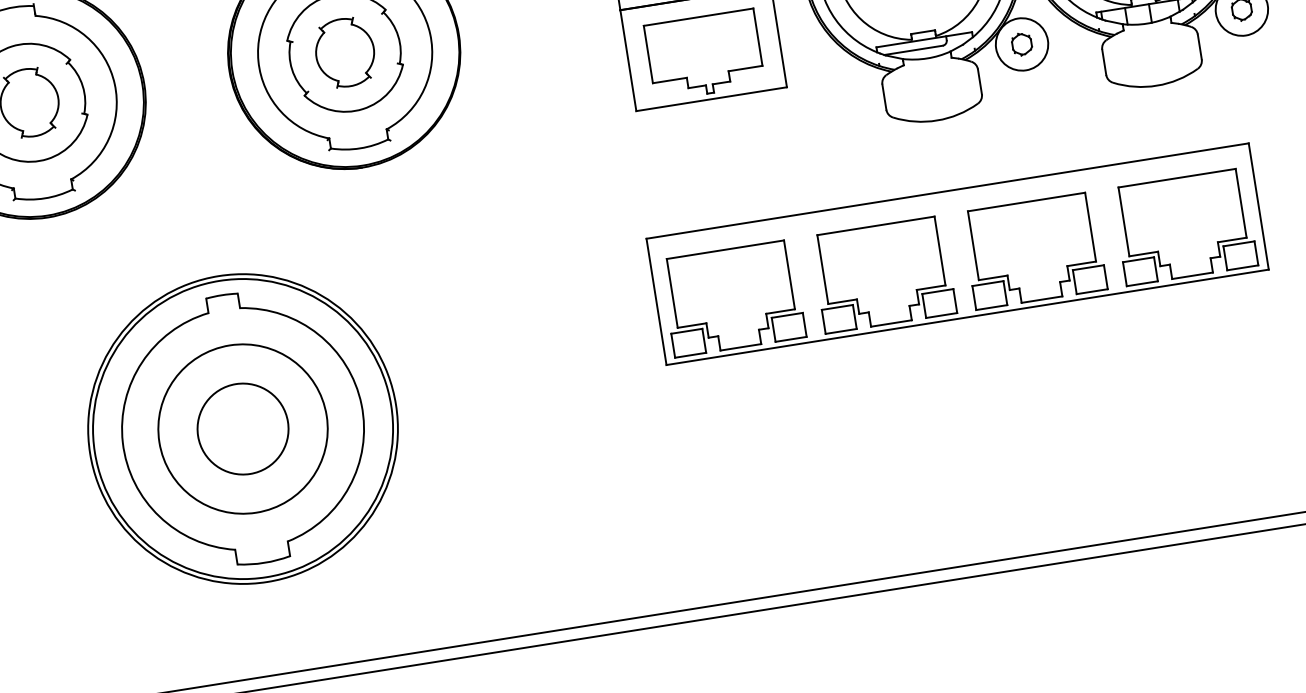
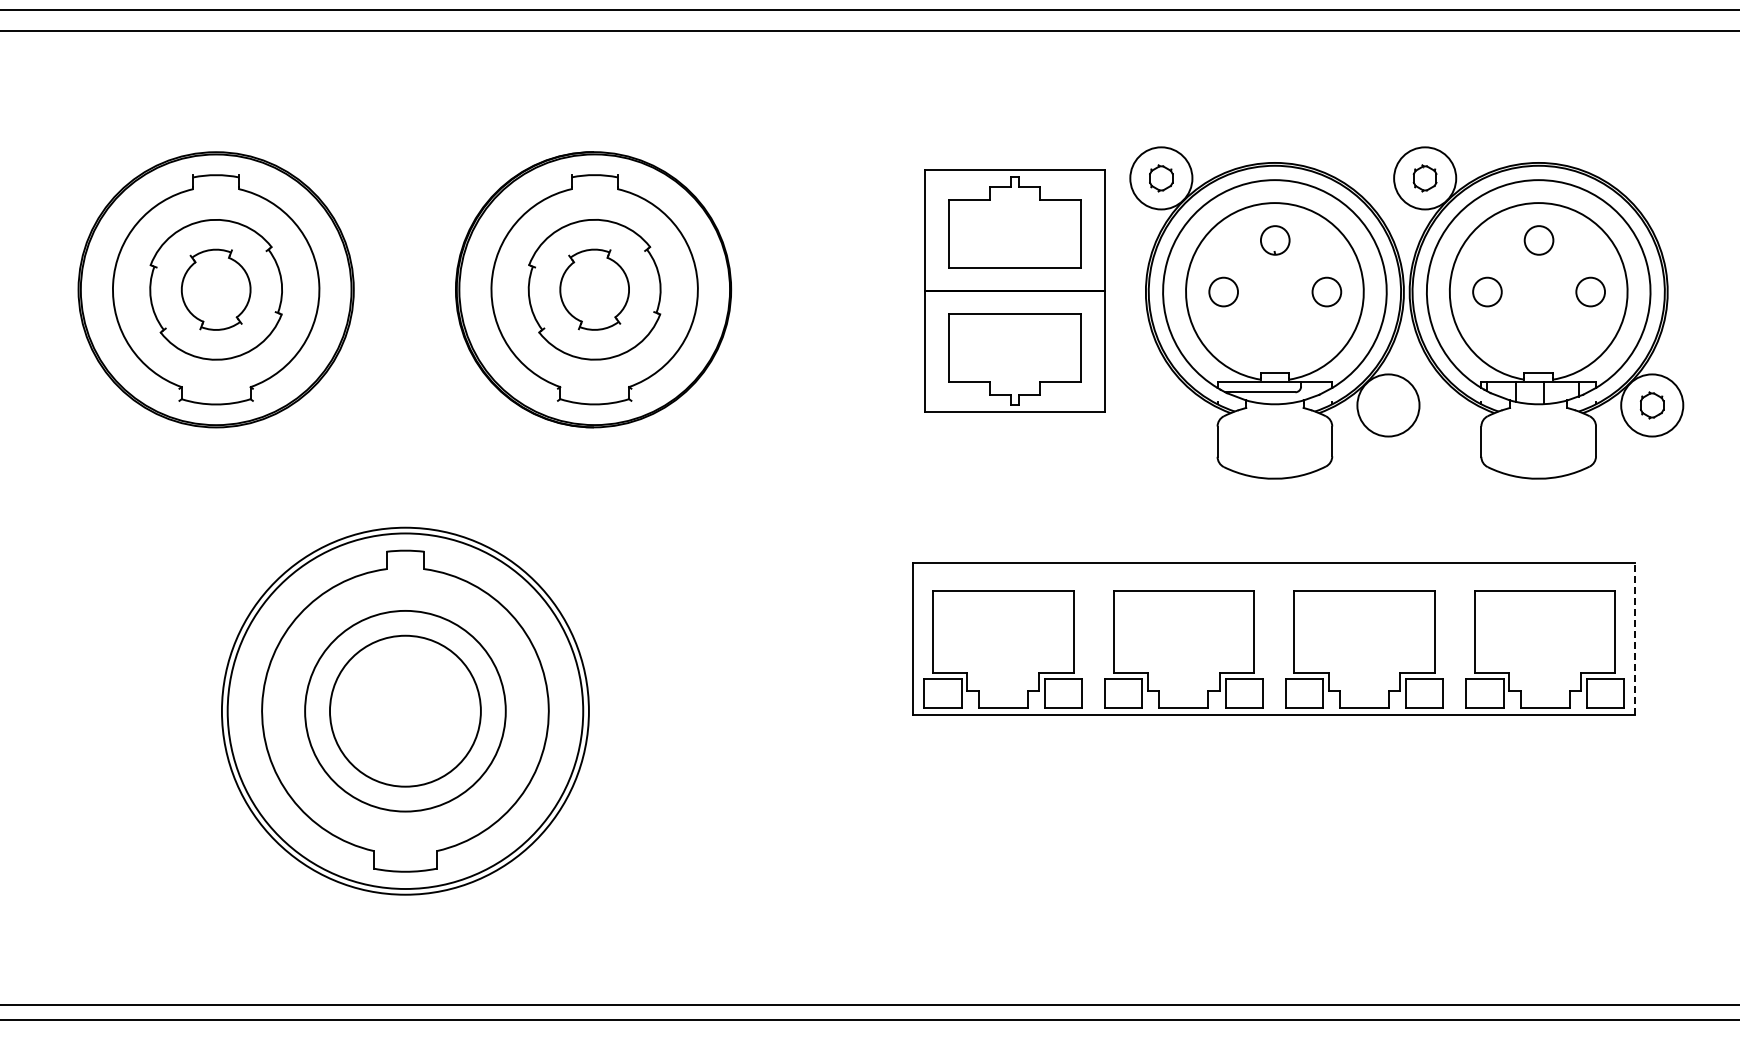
part: (1022, 44) -> (1388, 405), removed
line: (1258, 206) -> (1635, 639), solid -> dashed
circle: (243, 429) -> (405, 711), size x1.4

